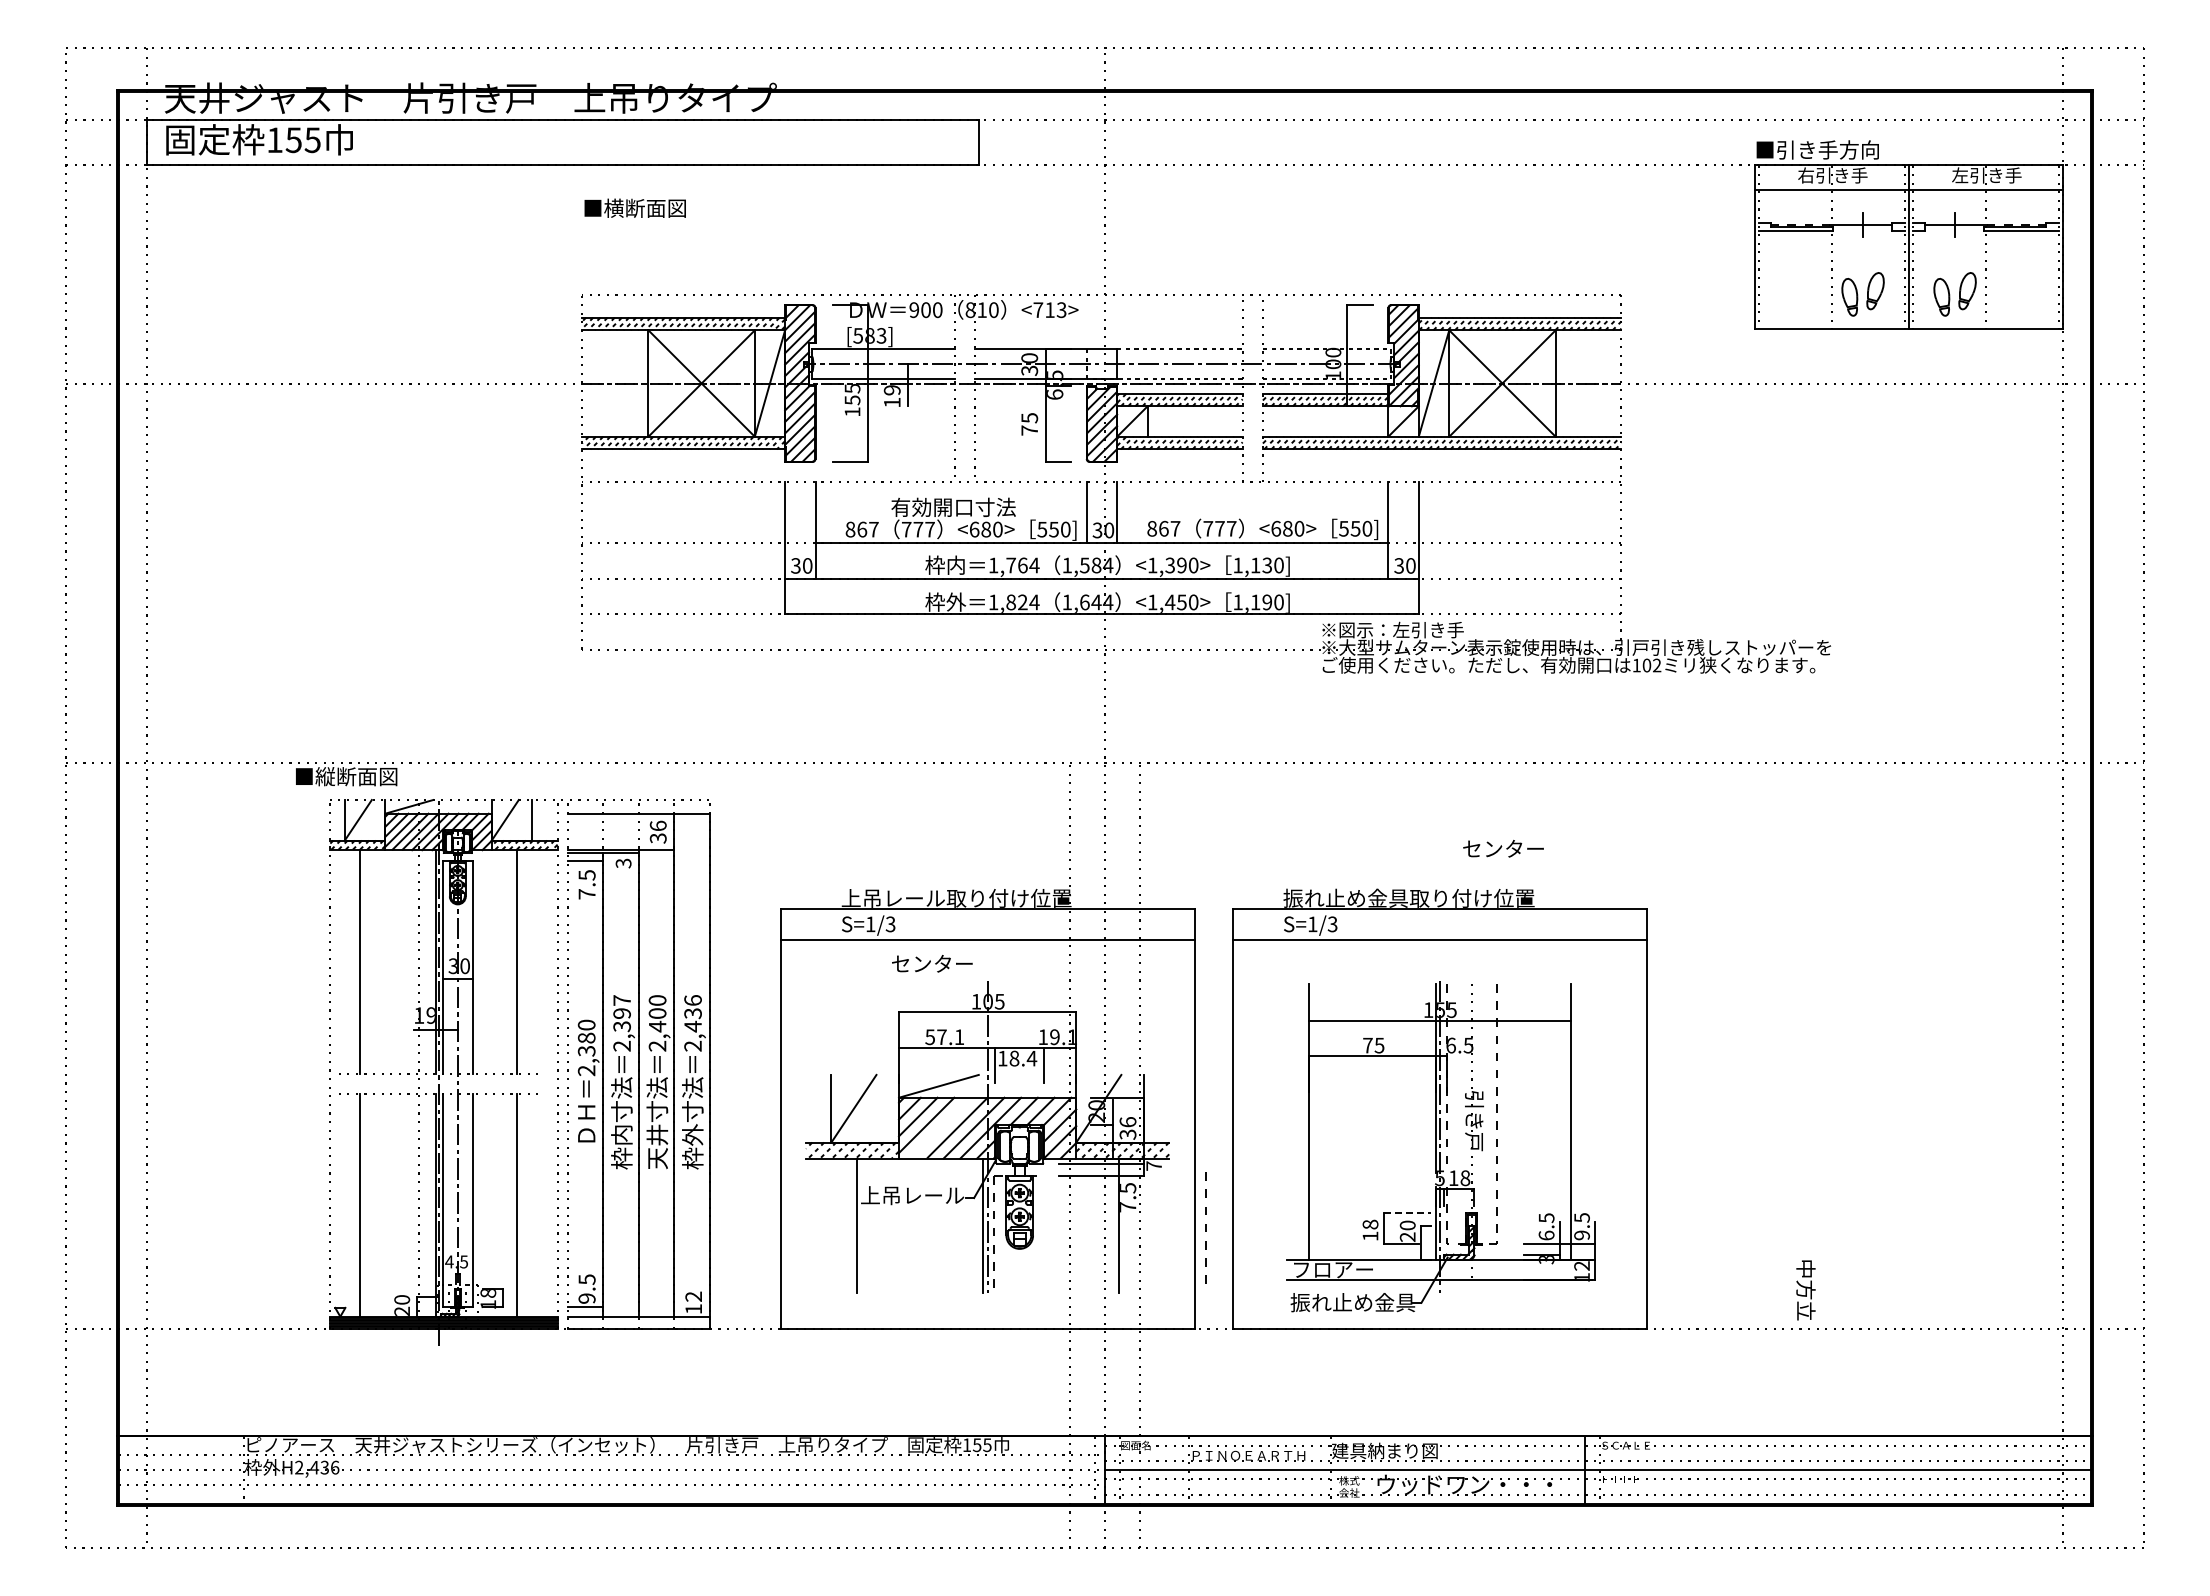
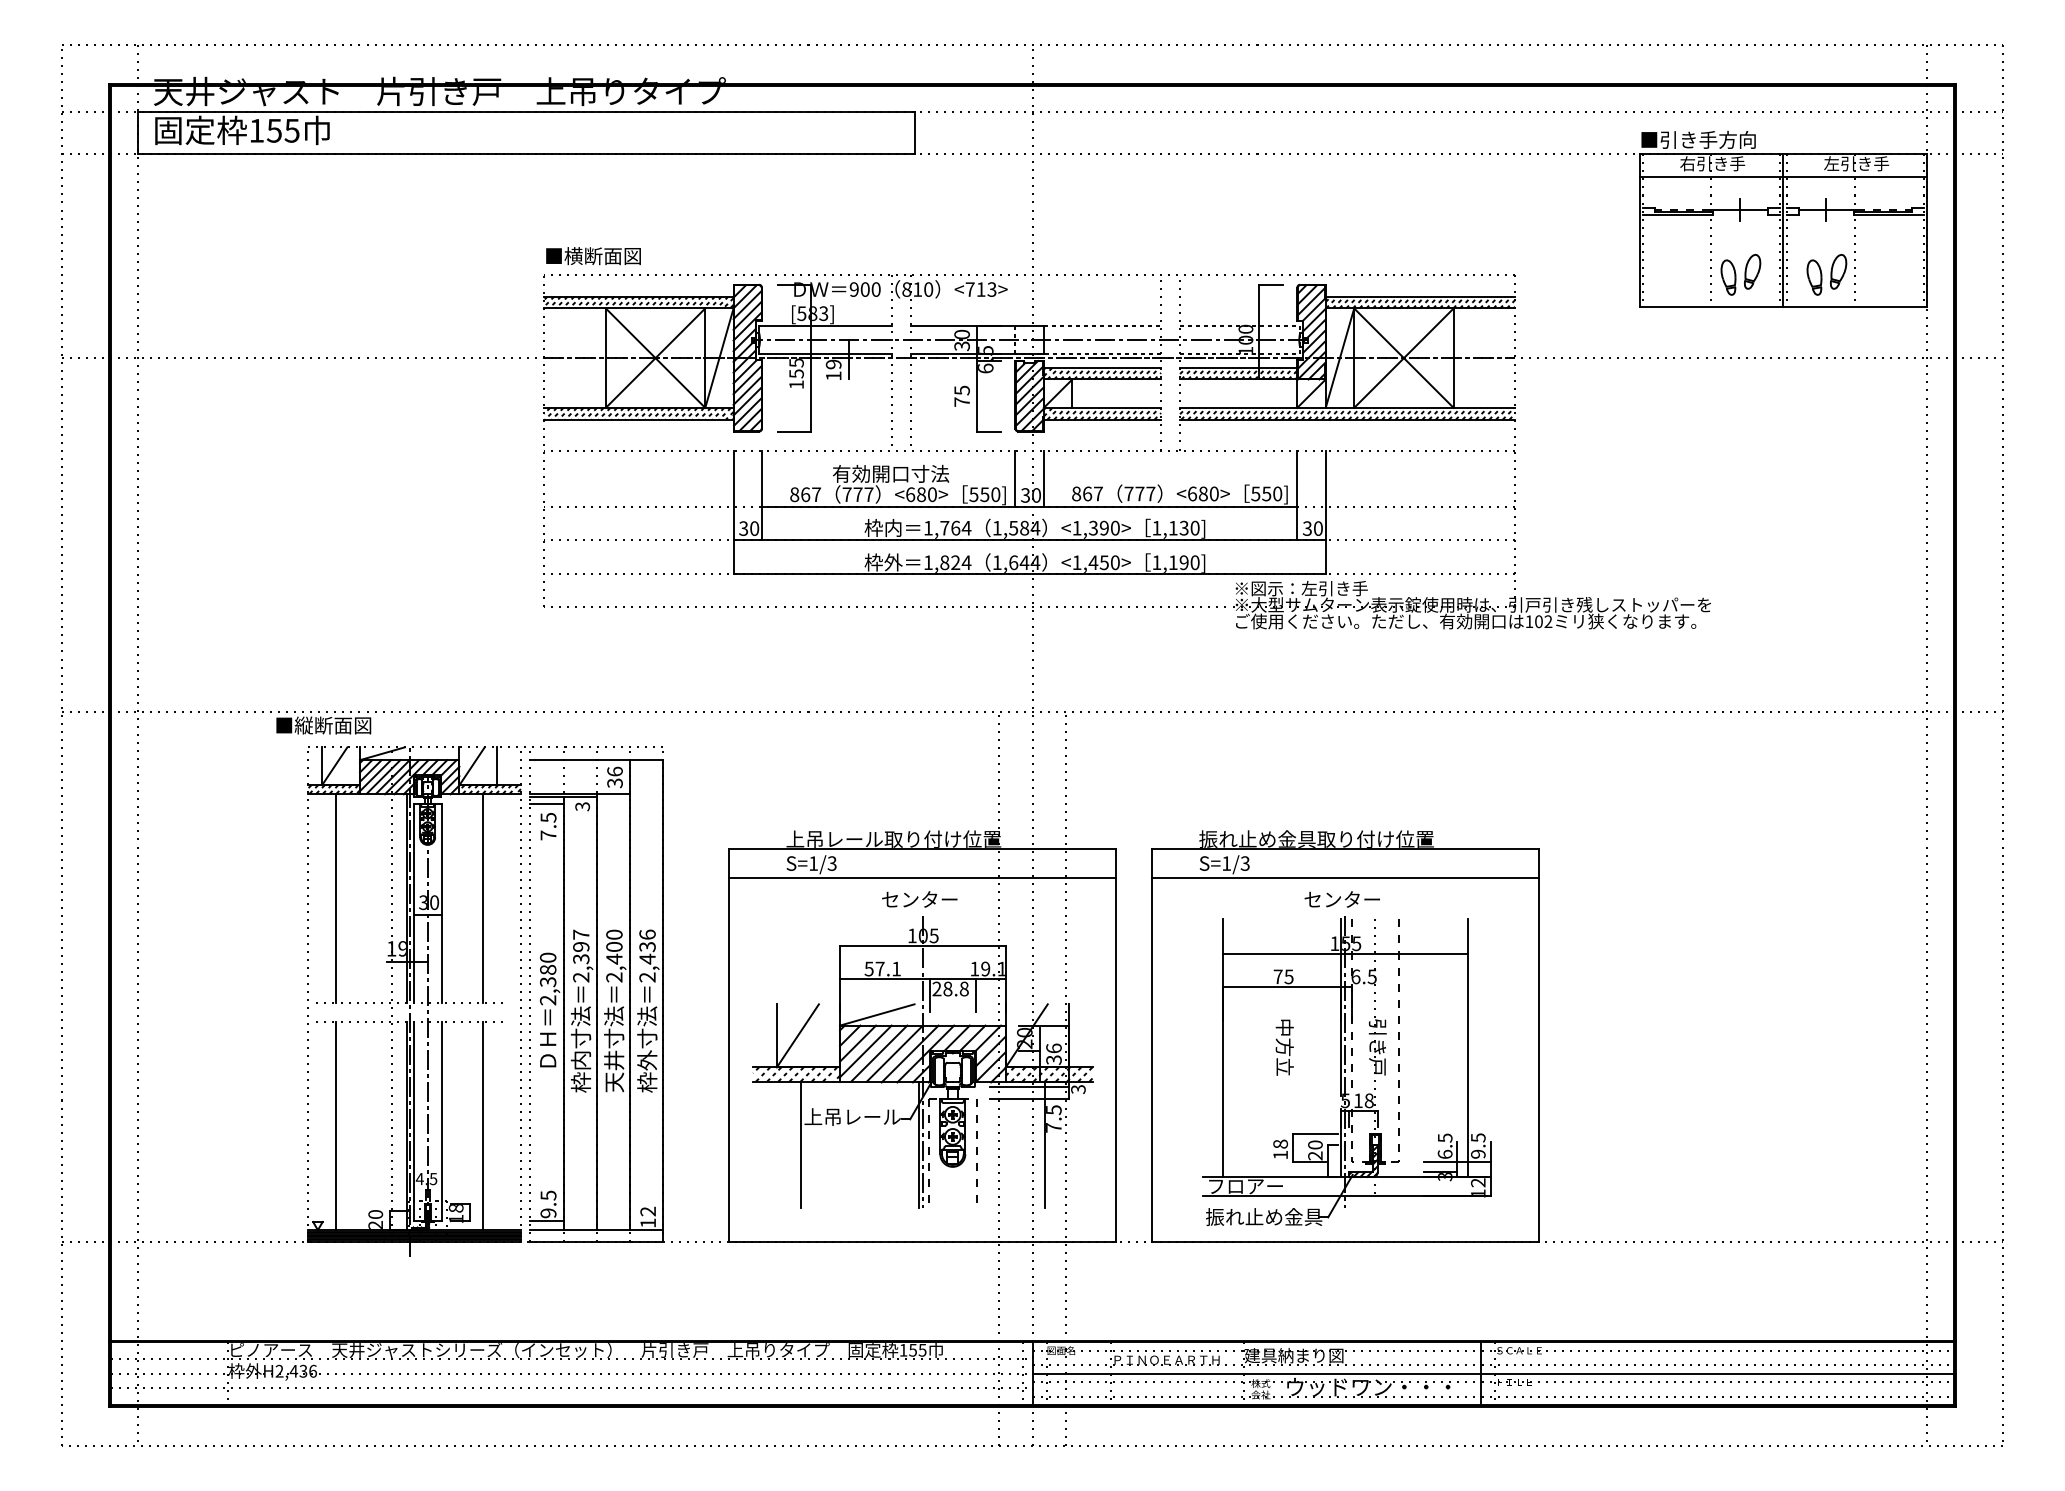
text: (634, 207) -> (592, 255), moved
text: (1503, 848) -> (1342, 899), moved
text: (932, 963) -> (919, 899), moved
text: (1017, 1058) -> (950, 988), 18.4 -> 28.8
line: (941, 1127) -> (879, 1053), added
text: (1154, 1165) -> (1078, 1088), 7 -> 3
line: (1407, 1213) -> (1315, 1133), dashed -> solid
line: (1205, 1227) -> (975, 1150), moved
text: (1805, 1290) -> (1284, 1047), moved

